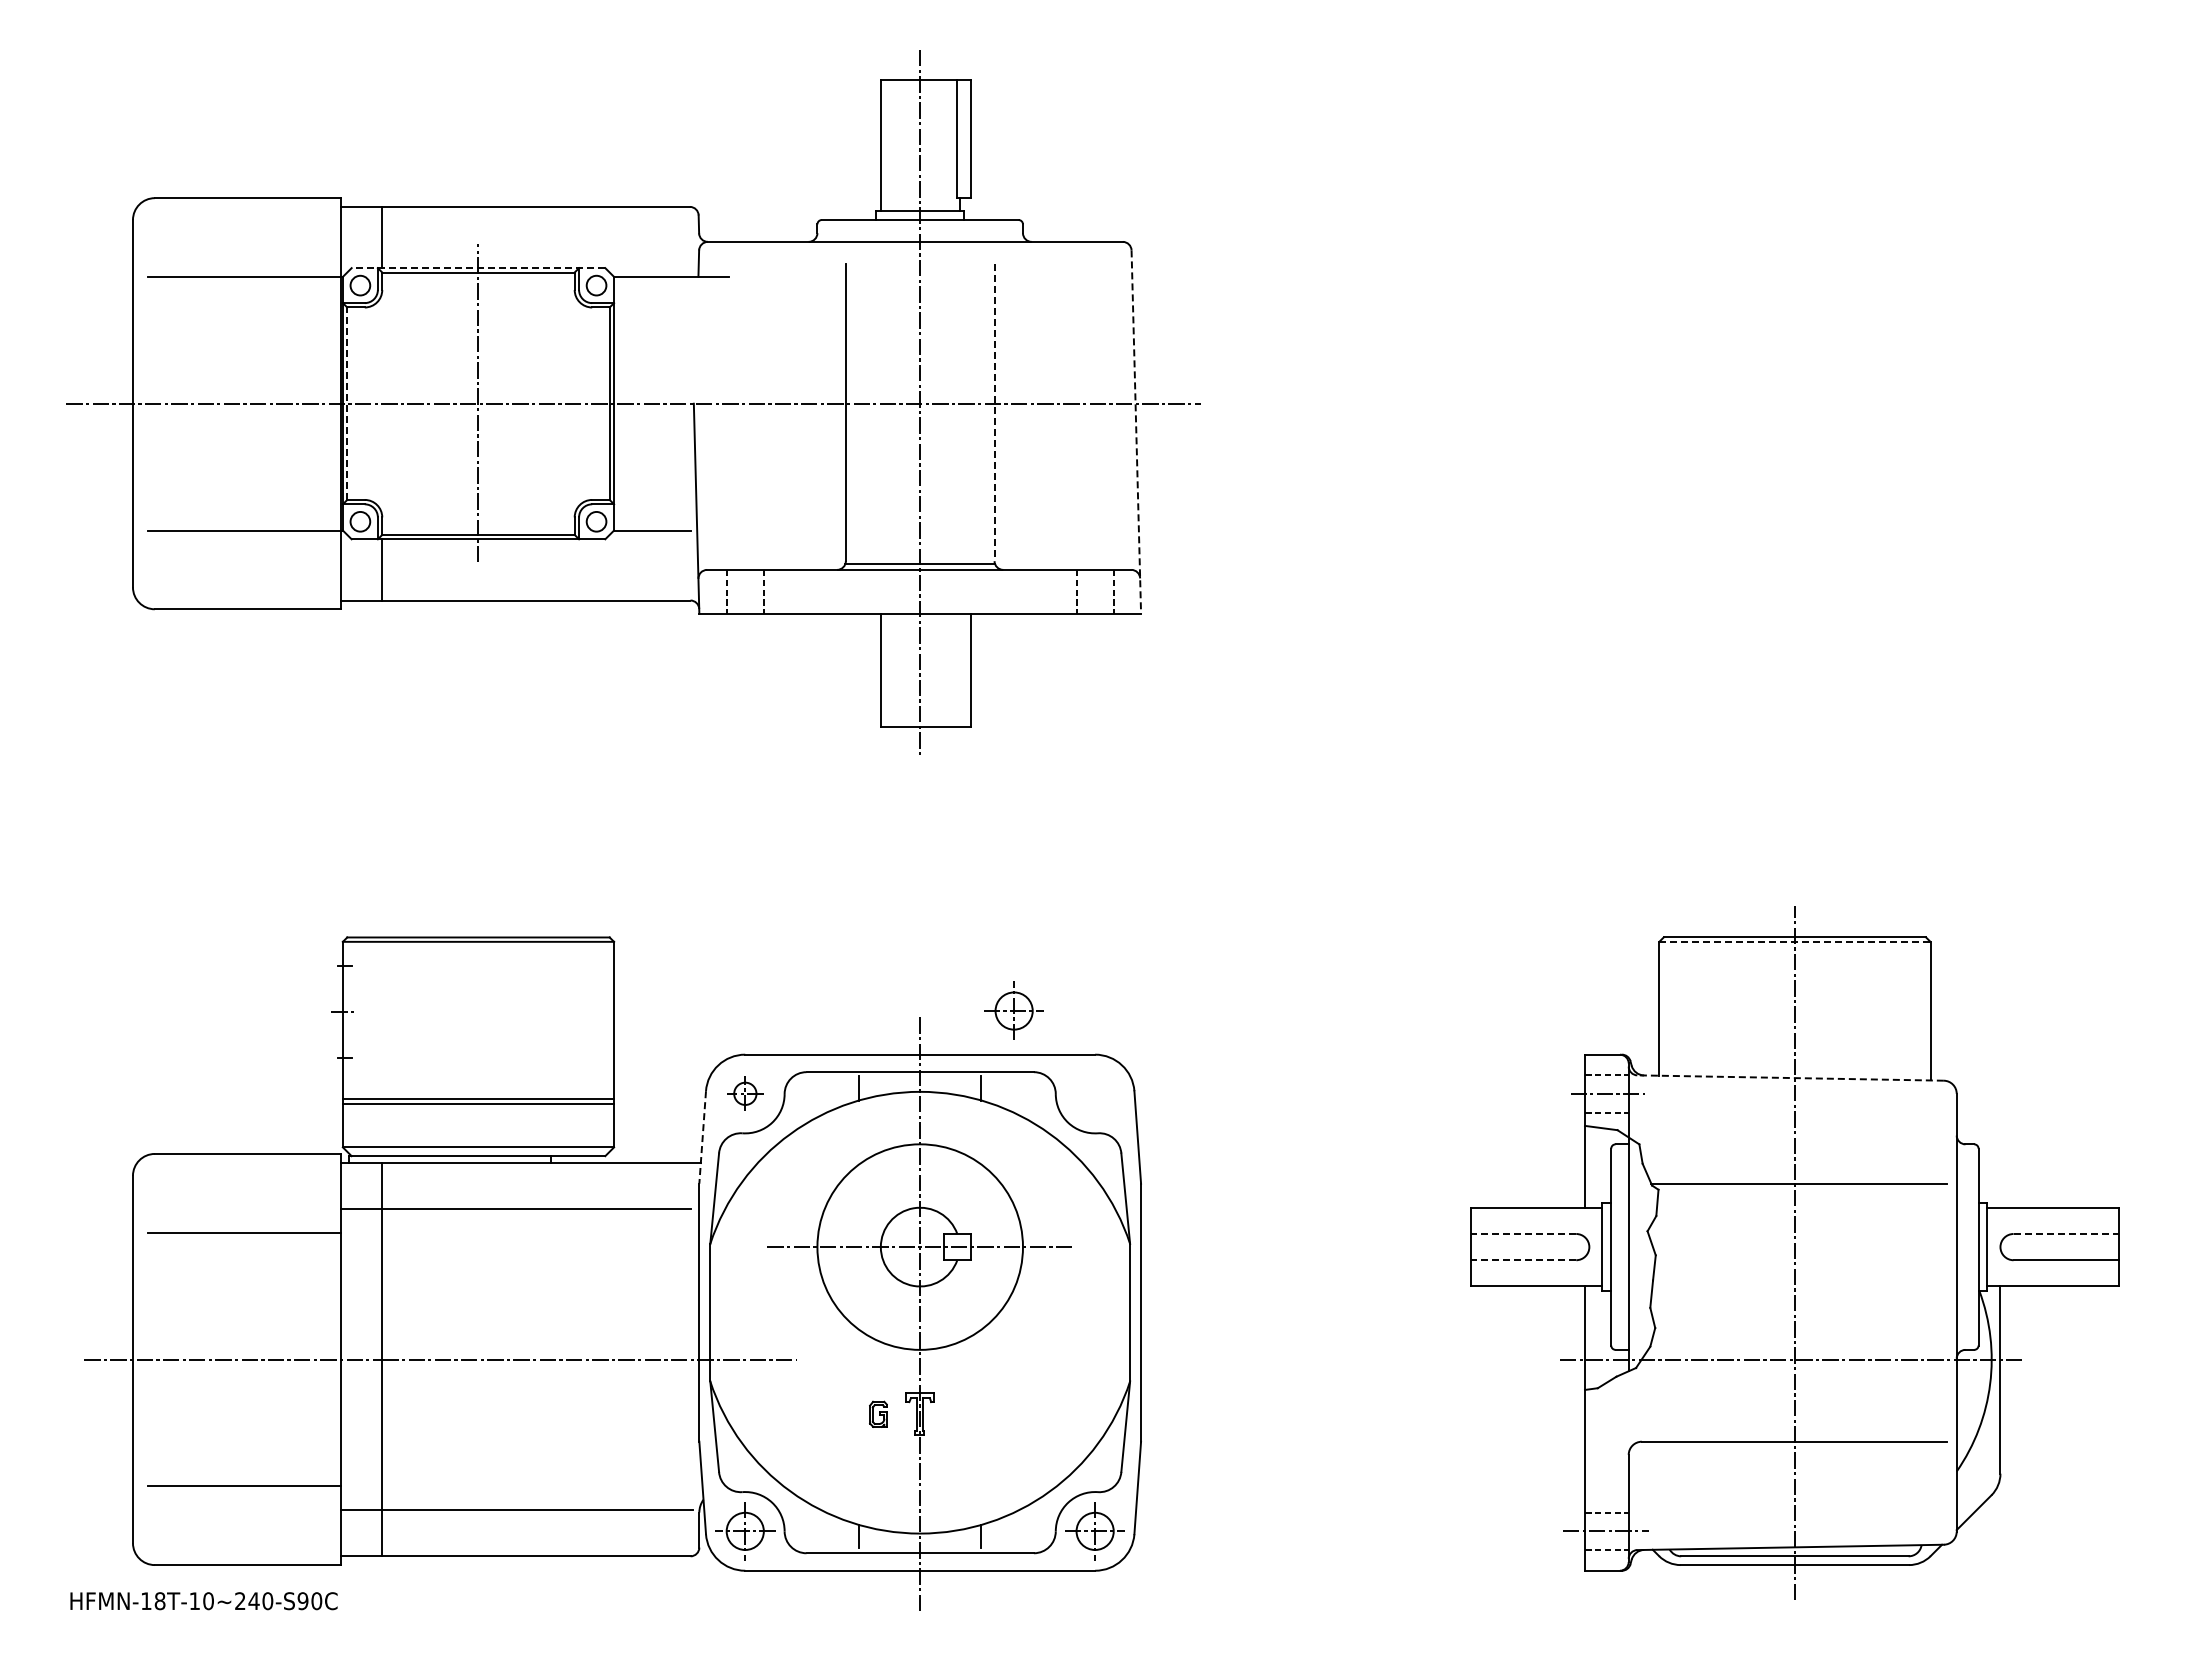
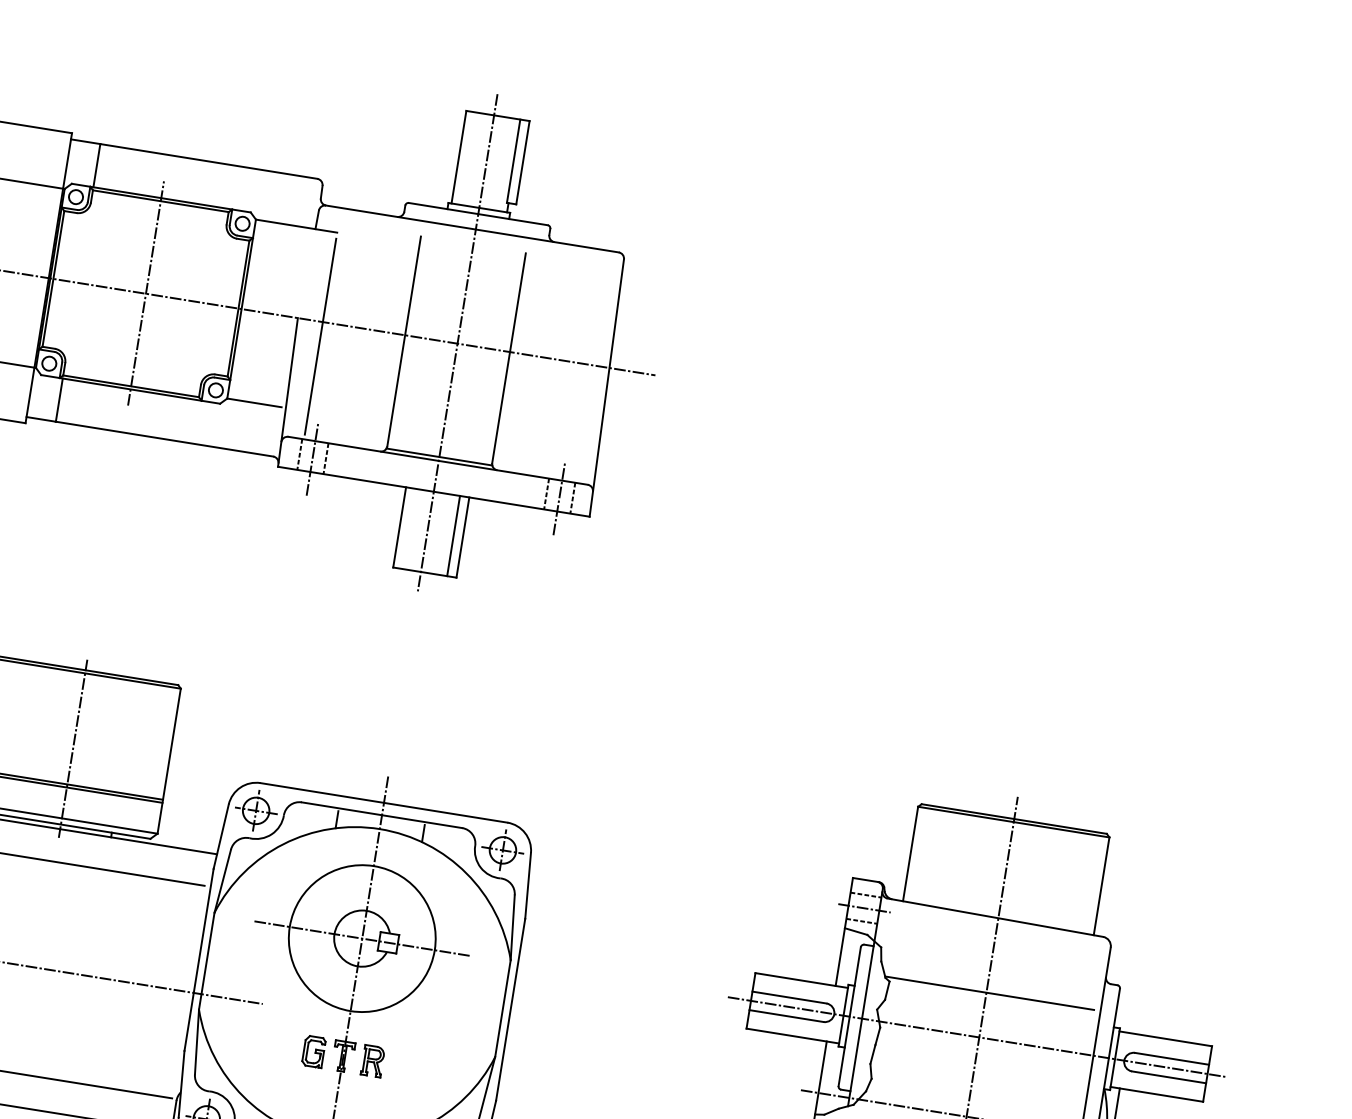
line: (478, 268) -> (161, 198), dashed -> solid
line: (347, 403) -> (53, 278), dashed -> solid
line: (994, 412) -> (508, 358), dashed -> solid
line: (729, 424) -> (320, 336), added
line: (1136, 432) -> (606, 388), dashed -> solid
line: (745, 594) -> (312, 458), added
line: (1095, 594) -> (559, 498), added
line: (957, 670) -> (453, 536), added
line: (1794, 941) -> (1013, 821), dashed -> solid
part: (1013, 1010) -> (502, 849), moved
line: (478, 1049) -> (73, 749), added
line: (1790, 1078) -> (995, 918), dashed -> solid
part: (745, 1093) -> (256, 810), size x1.67
line: (702, 1137) -> (221, 836), dashed -> solid
line: (1523, 1233) -> (789, 997), dashed -> solid
line: (2066, 1233) -> (1172, 1058), dashed -> solid
line: (1792, 1247) -> (977, 1037), added
line: (1523, 1260) -> (786, 1016), dashed -> solid
part: (961, 1413) -> (372, 1060), added
part: (878, 1414) -> (313, 1051), size x1.67

